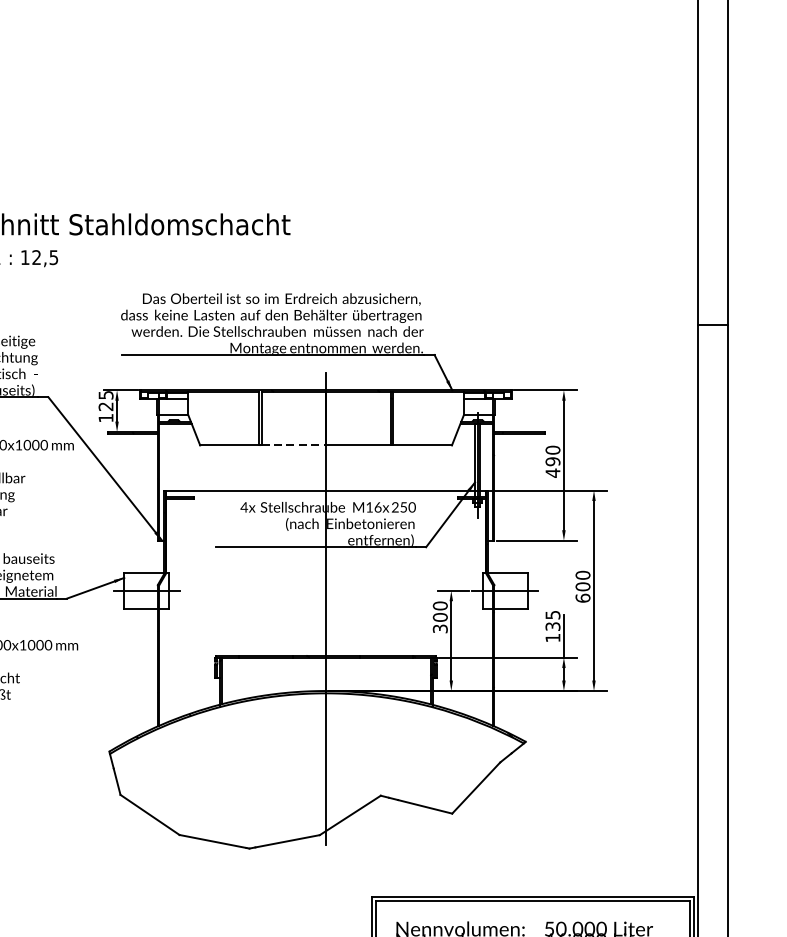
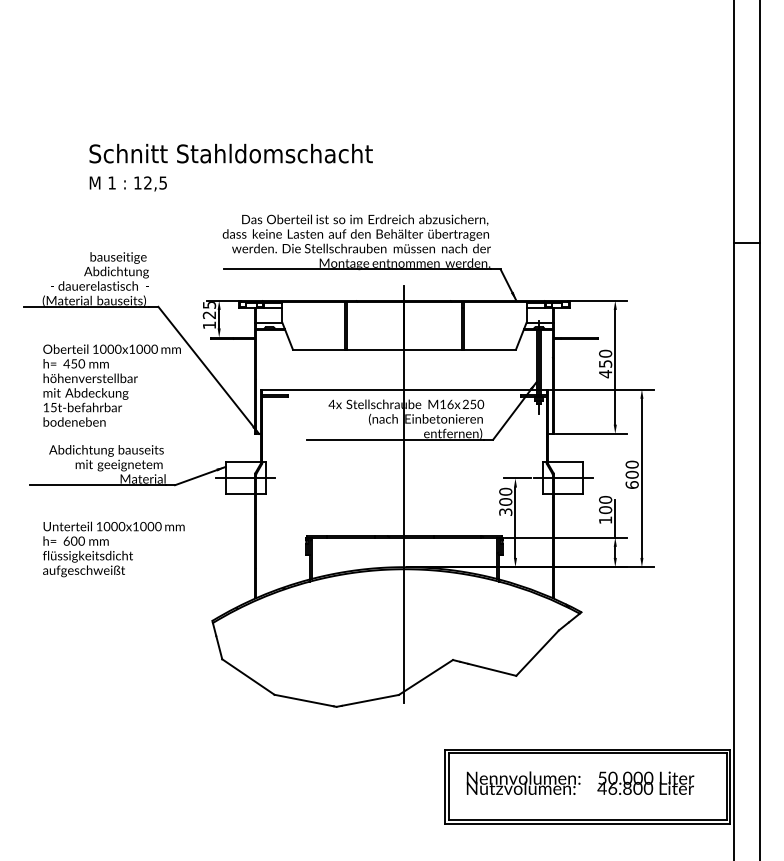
line: (293, 445) -> (375, 349), dashed -> solid
text: (552, 461) -> (605, 363), 490 -> 450
text: (552, 621) -> (605, 505), 135 -> 100

